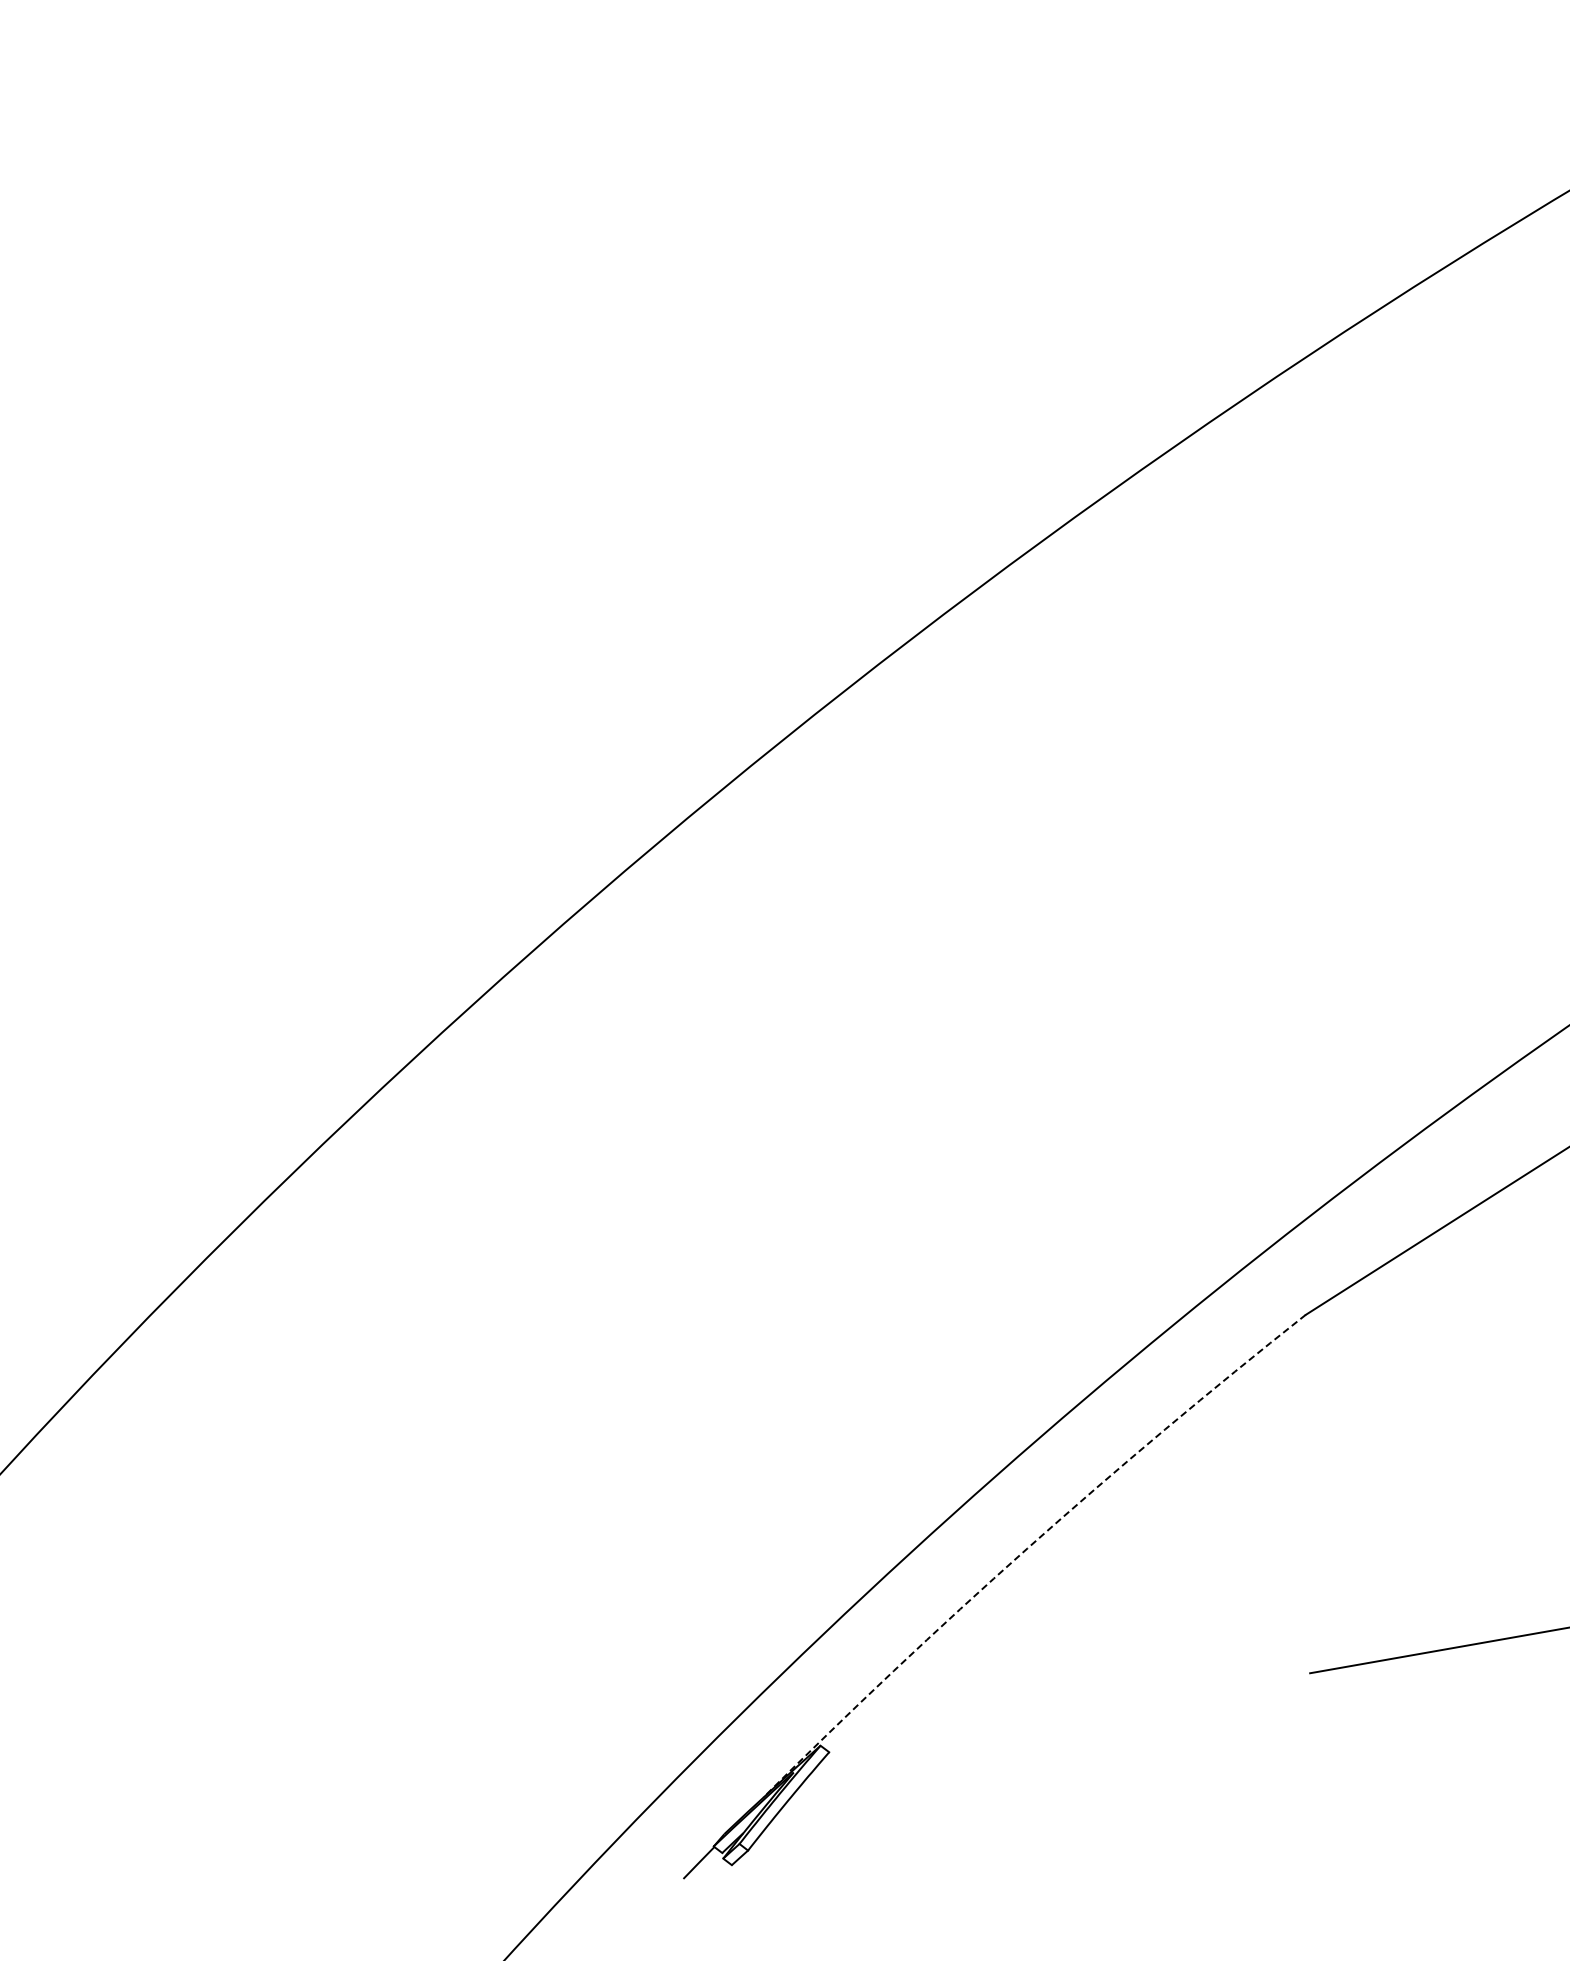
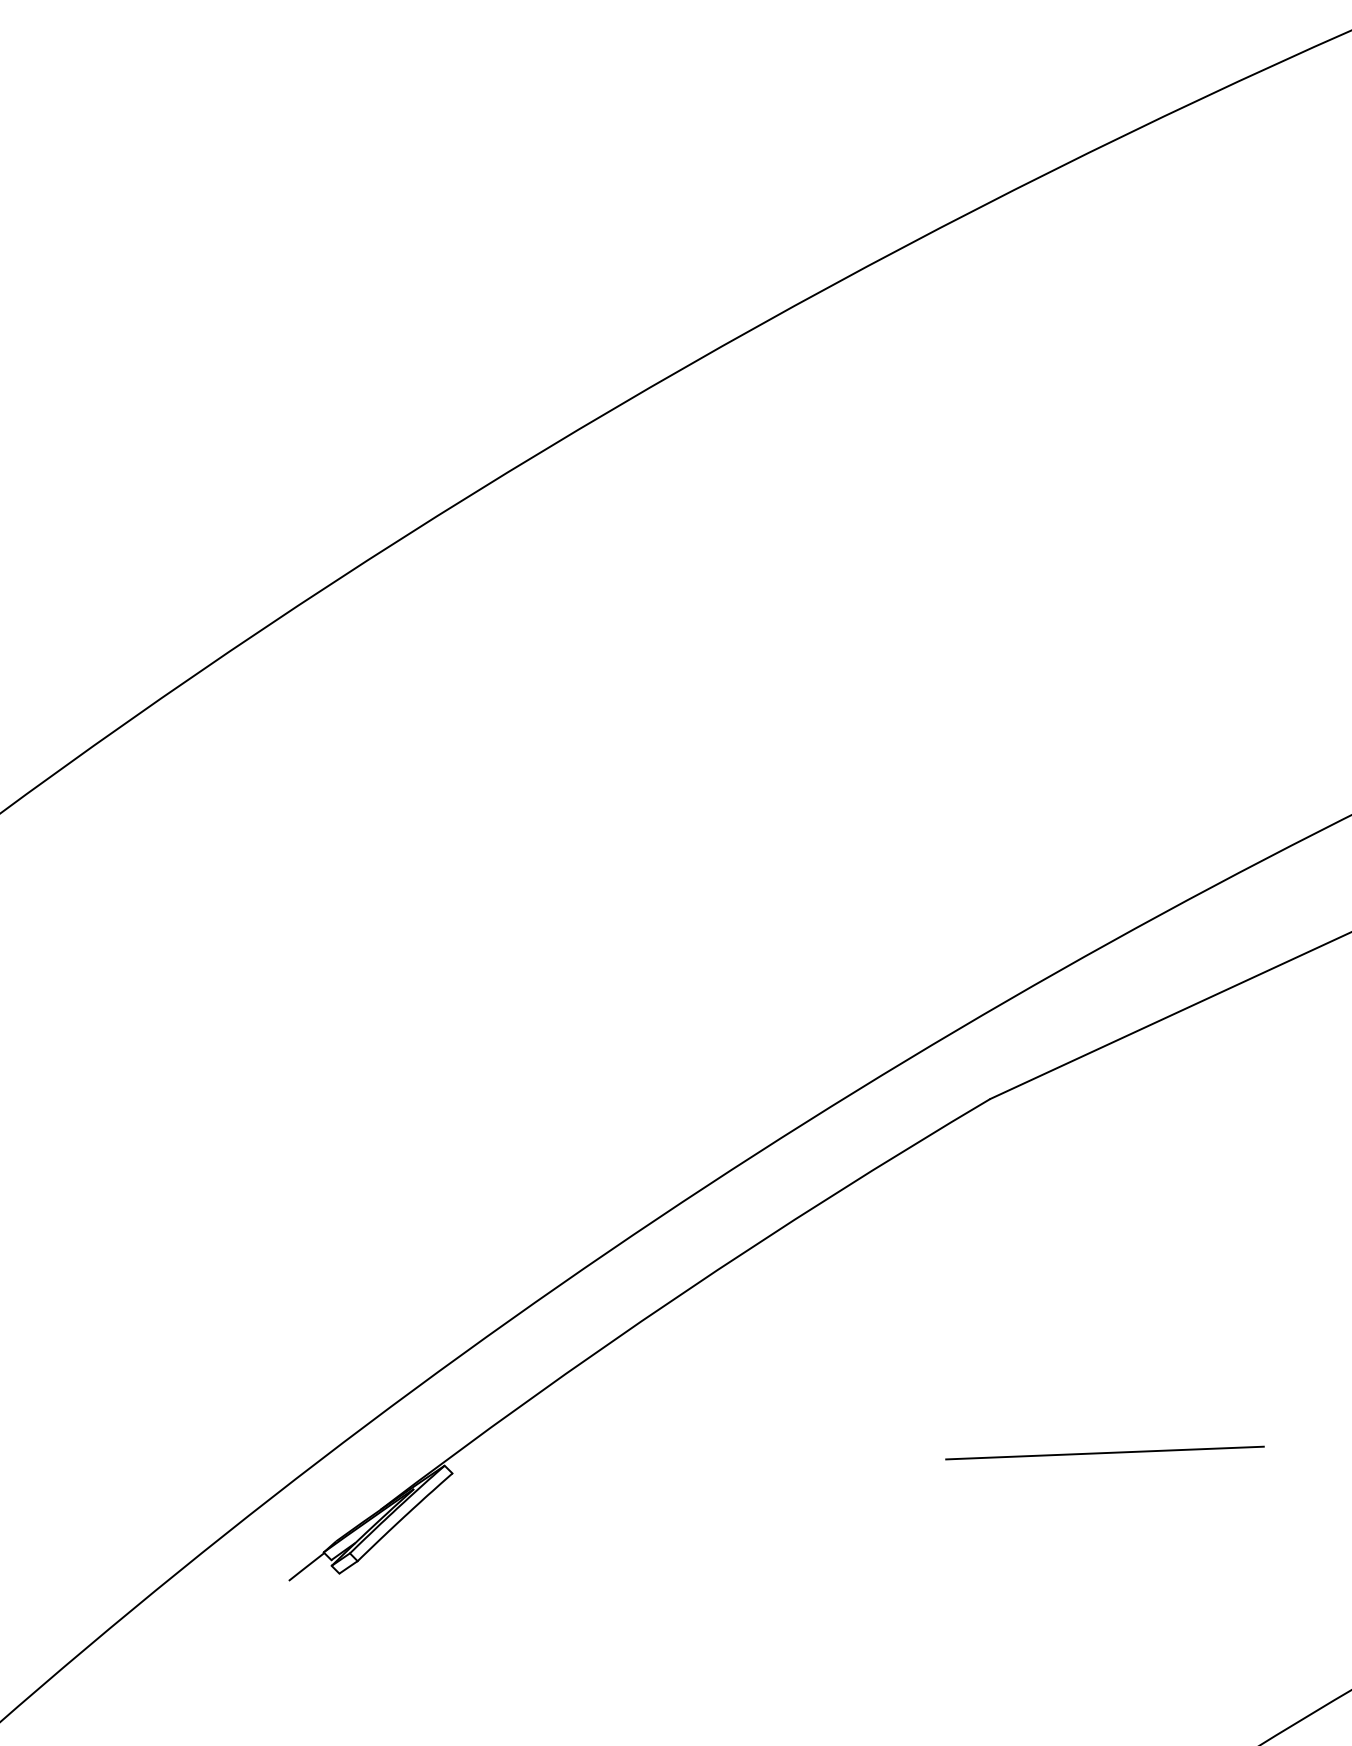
arc: (1027, 1548) -> (679, 1295), dashed -> solid

